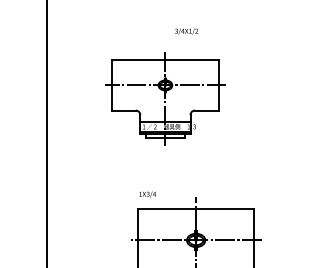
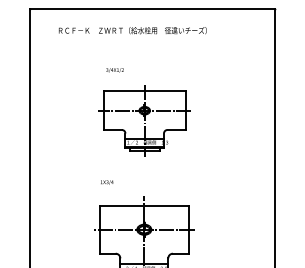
text: (185, 31) -> (114, 70), moved
part: (165, 98) -> (144, 120), moved
text: (148, 194) -> (107, 182), moved

